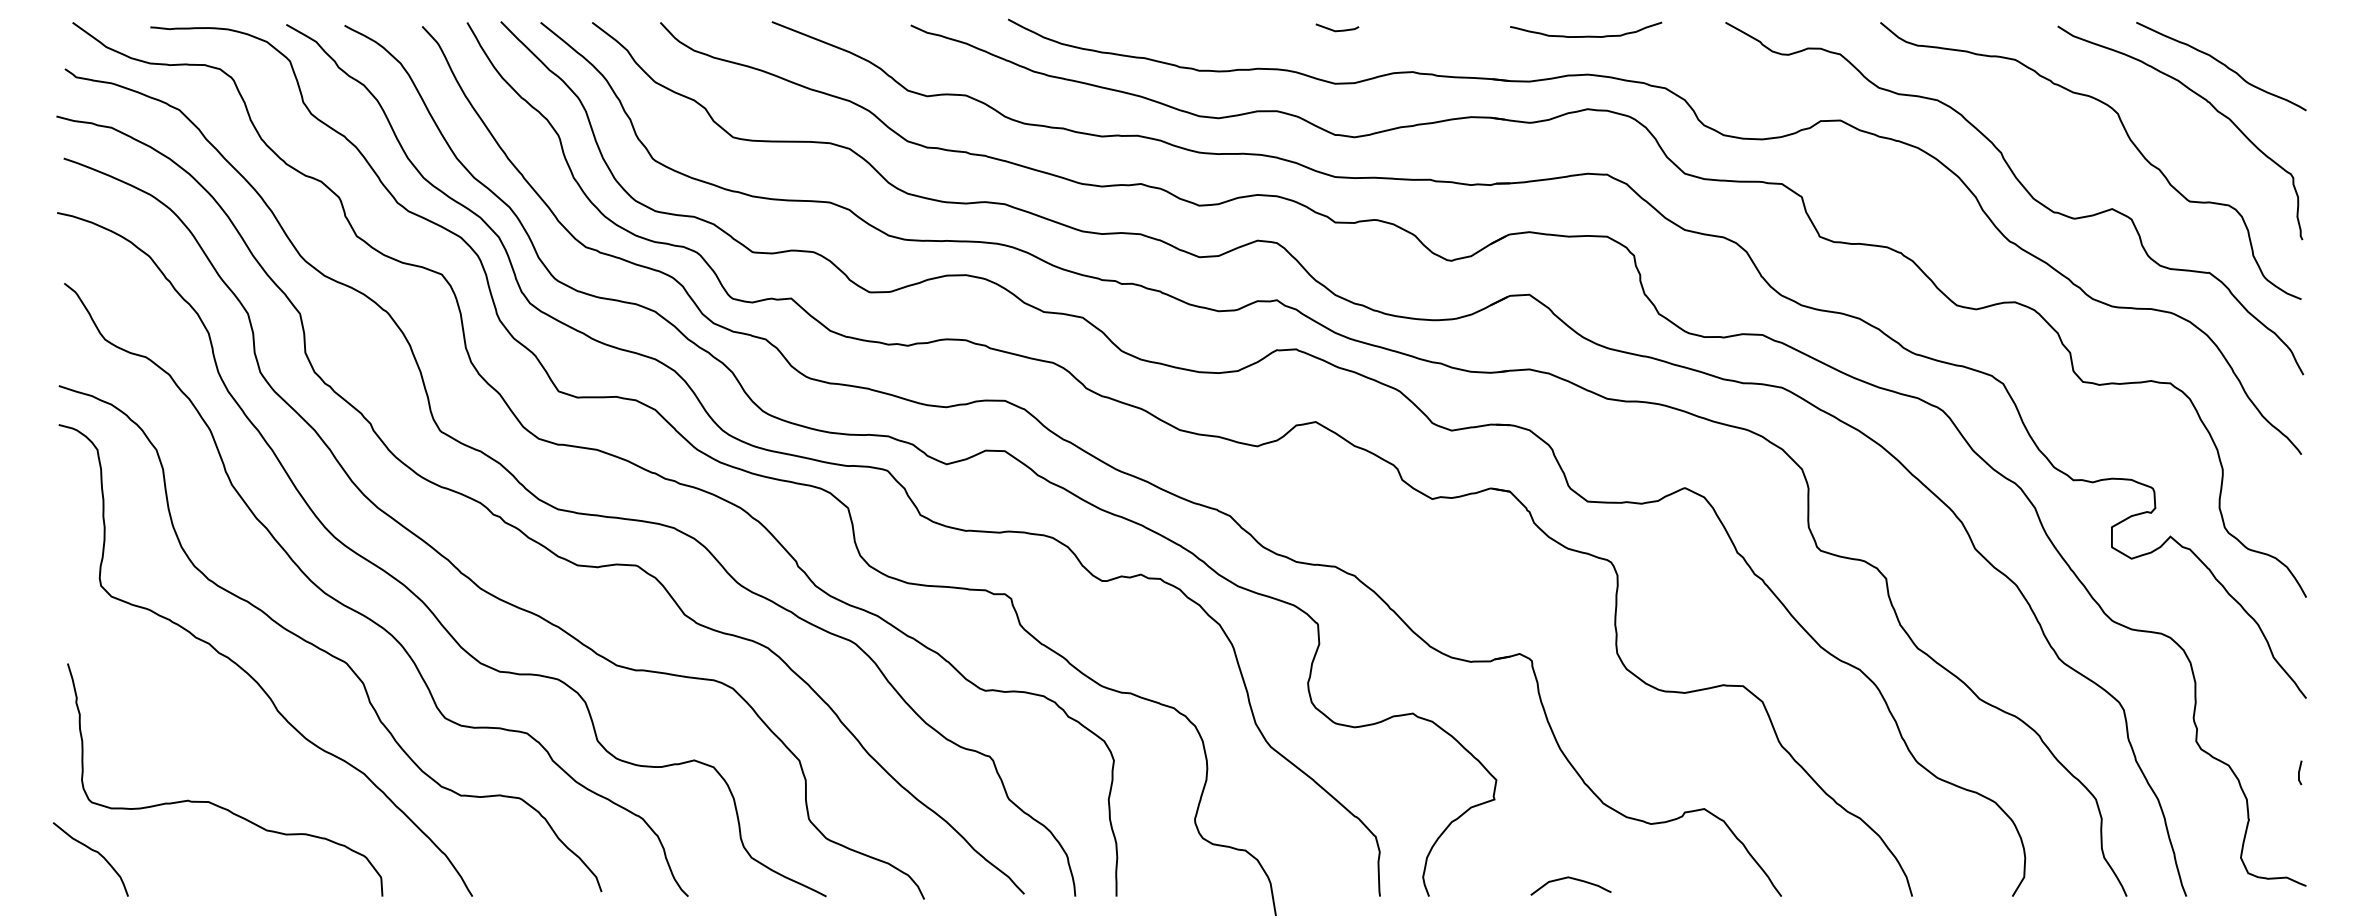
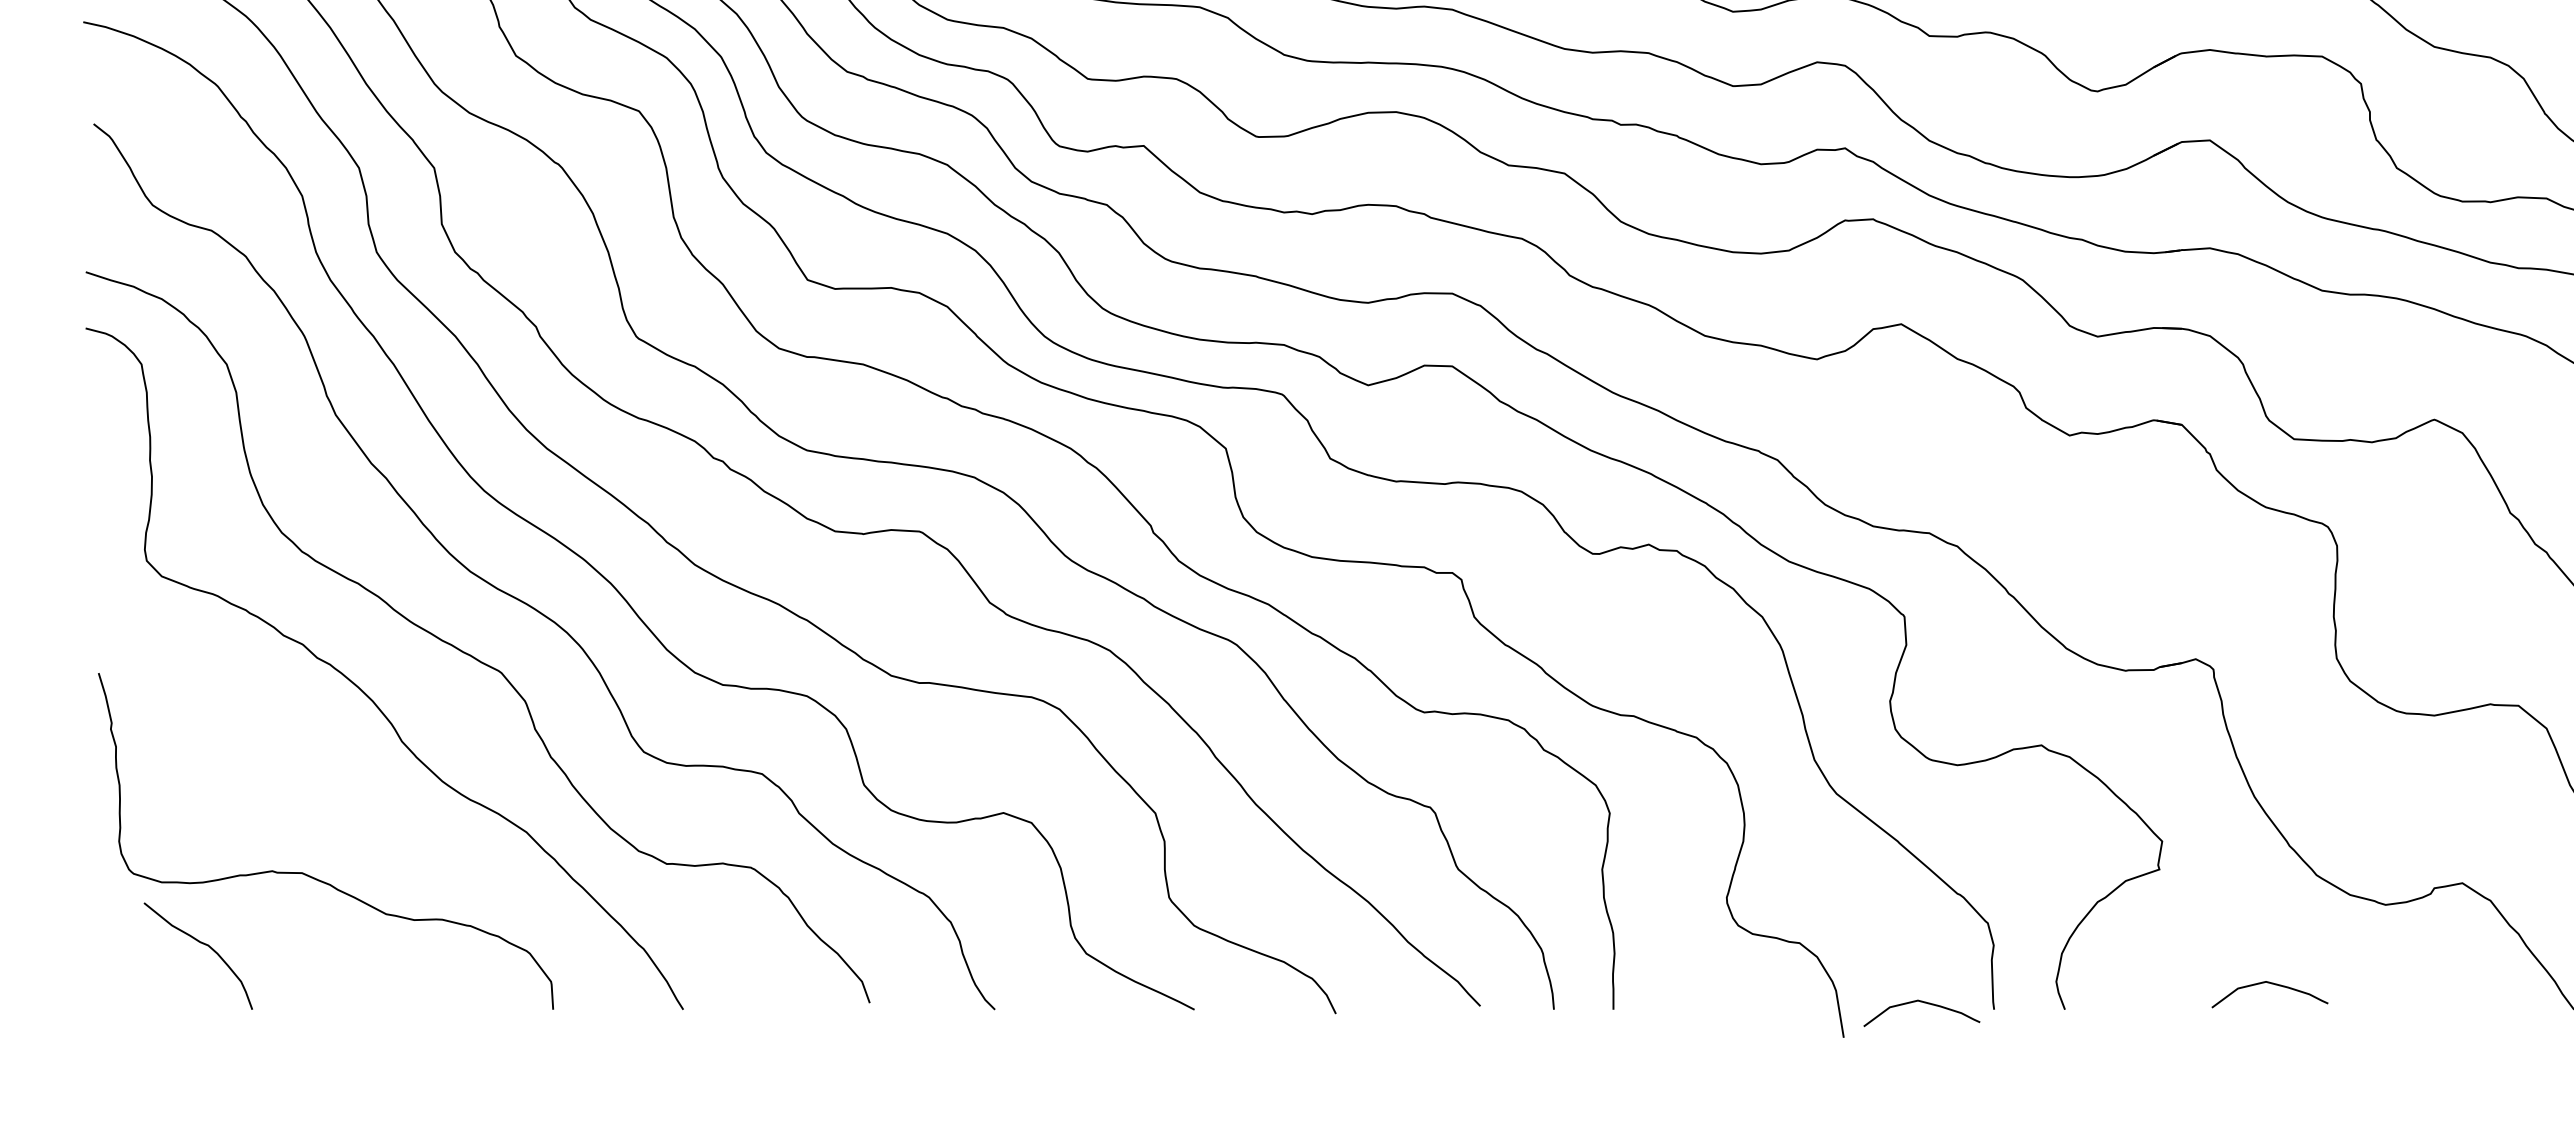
curve: (93, 851) -> (202, 944), moved
curve: (1331, 892) -> (1923, 1003), added

